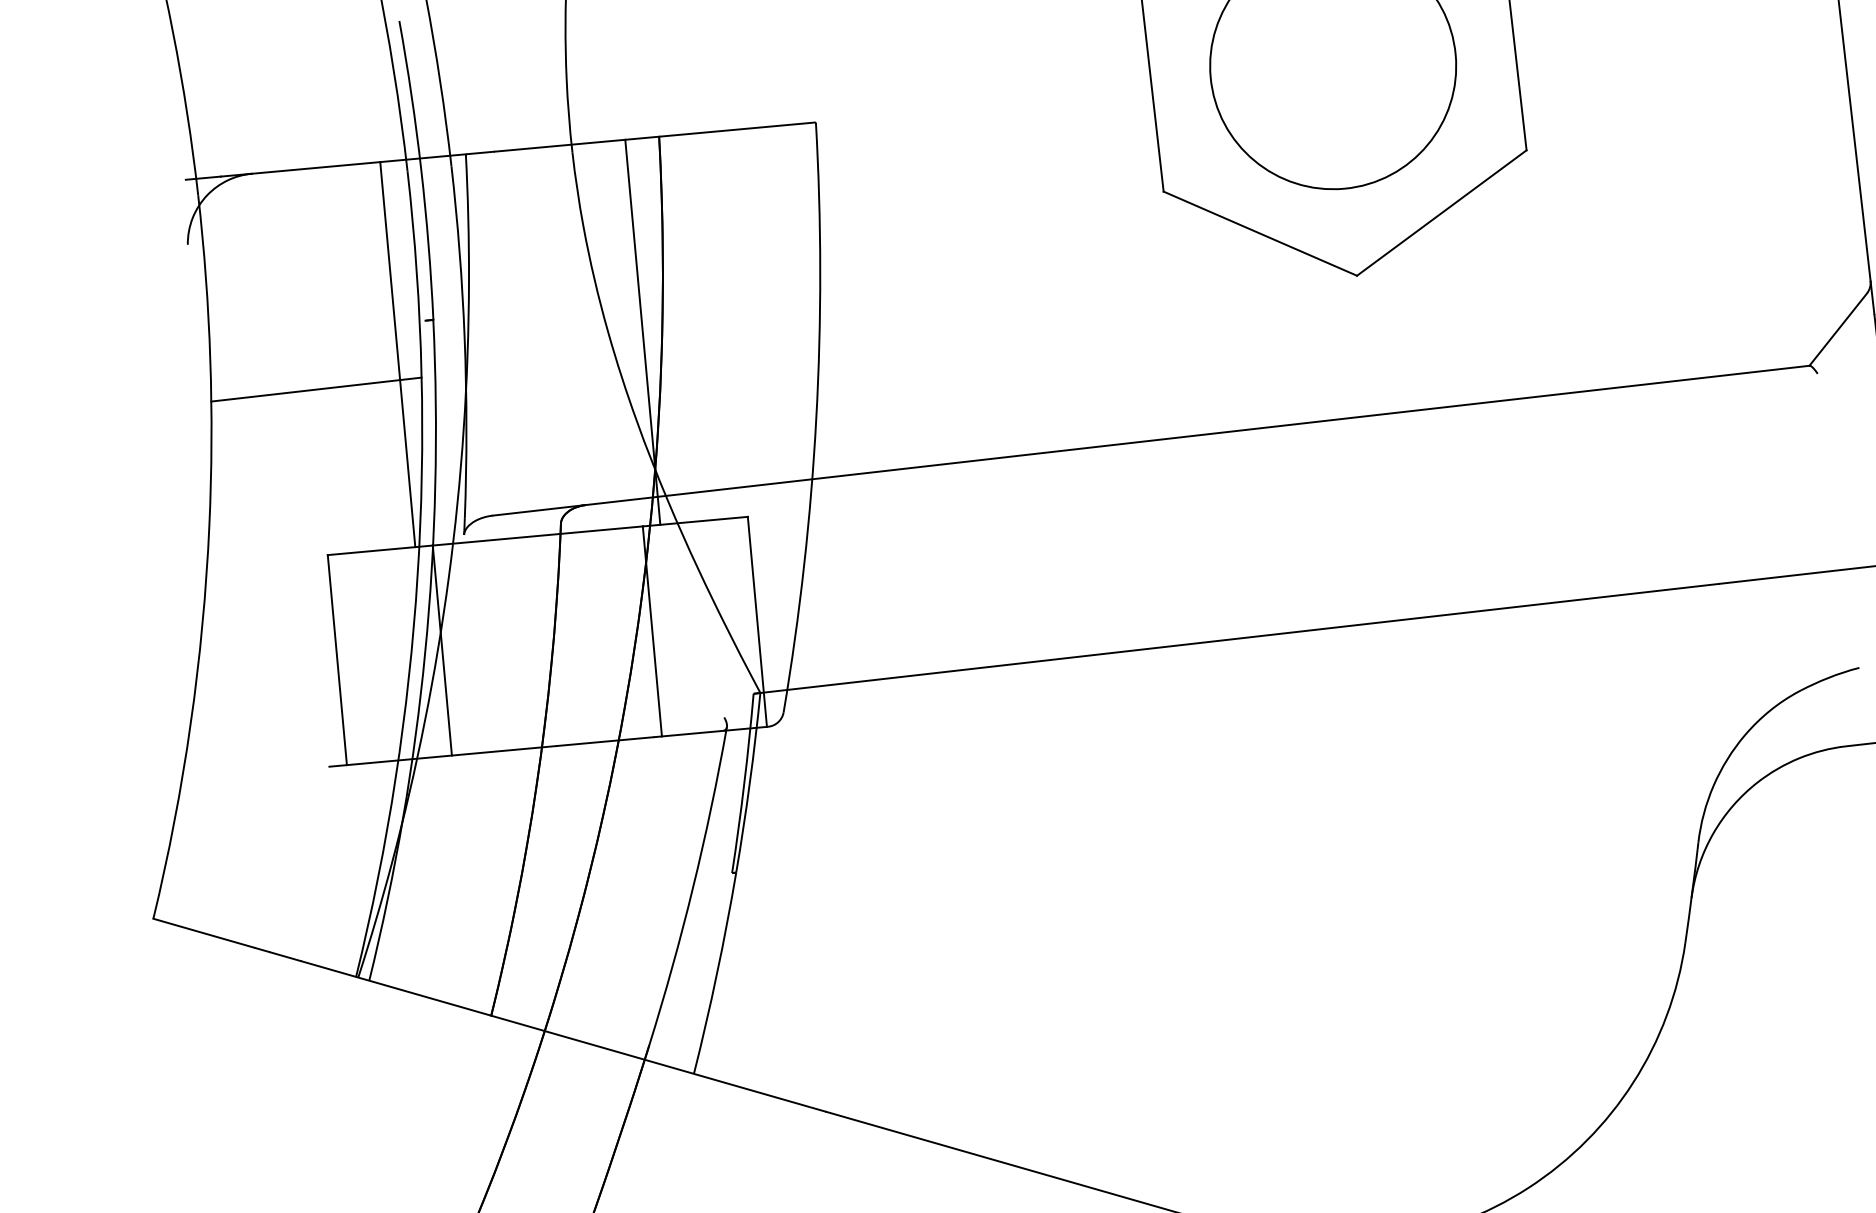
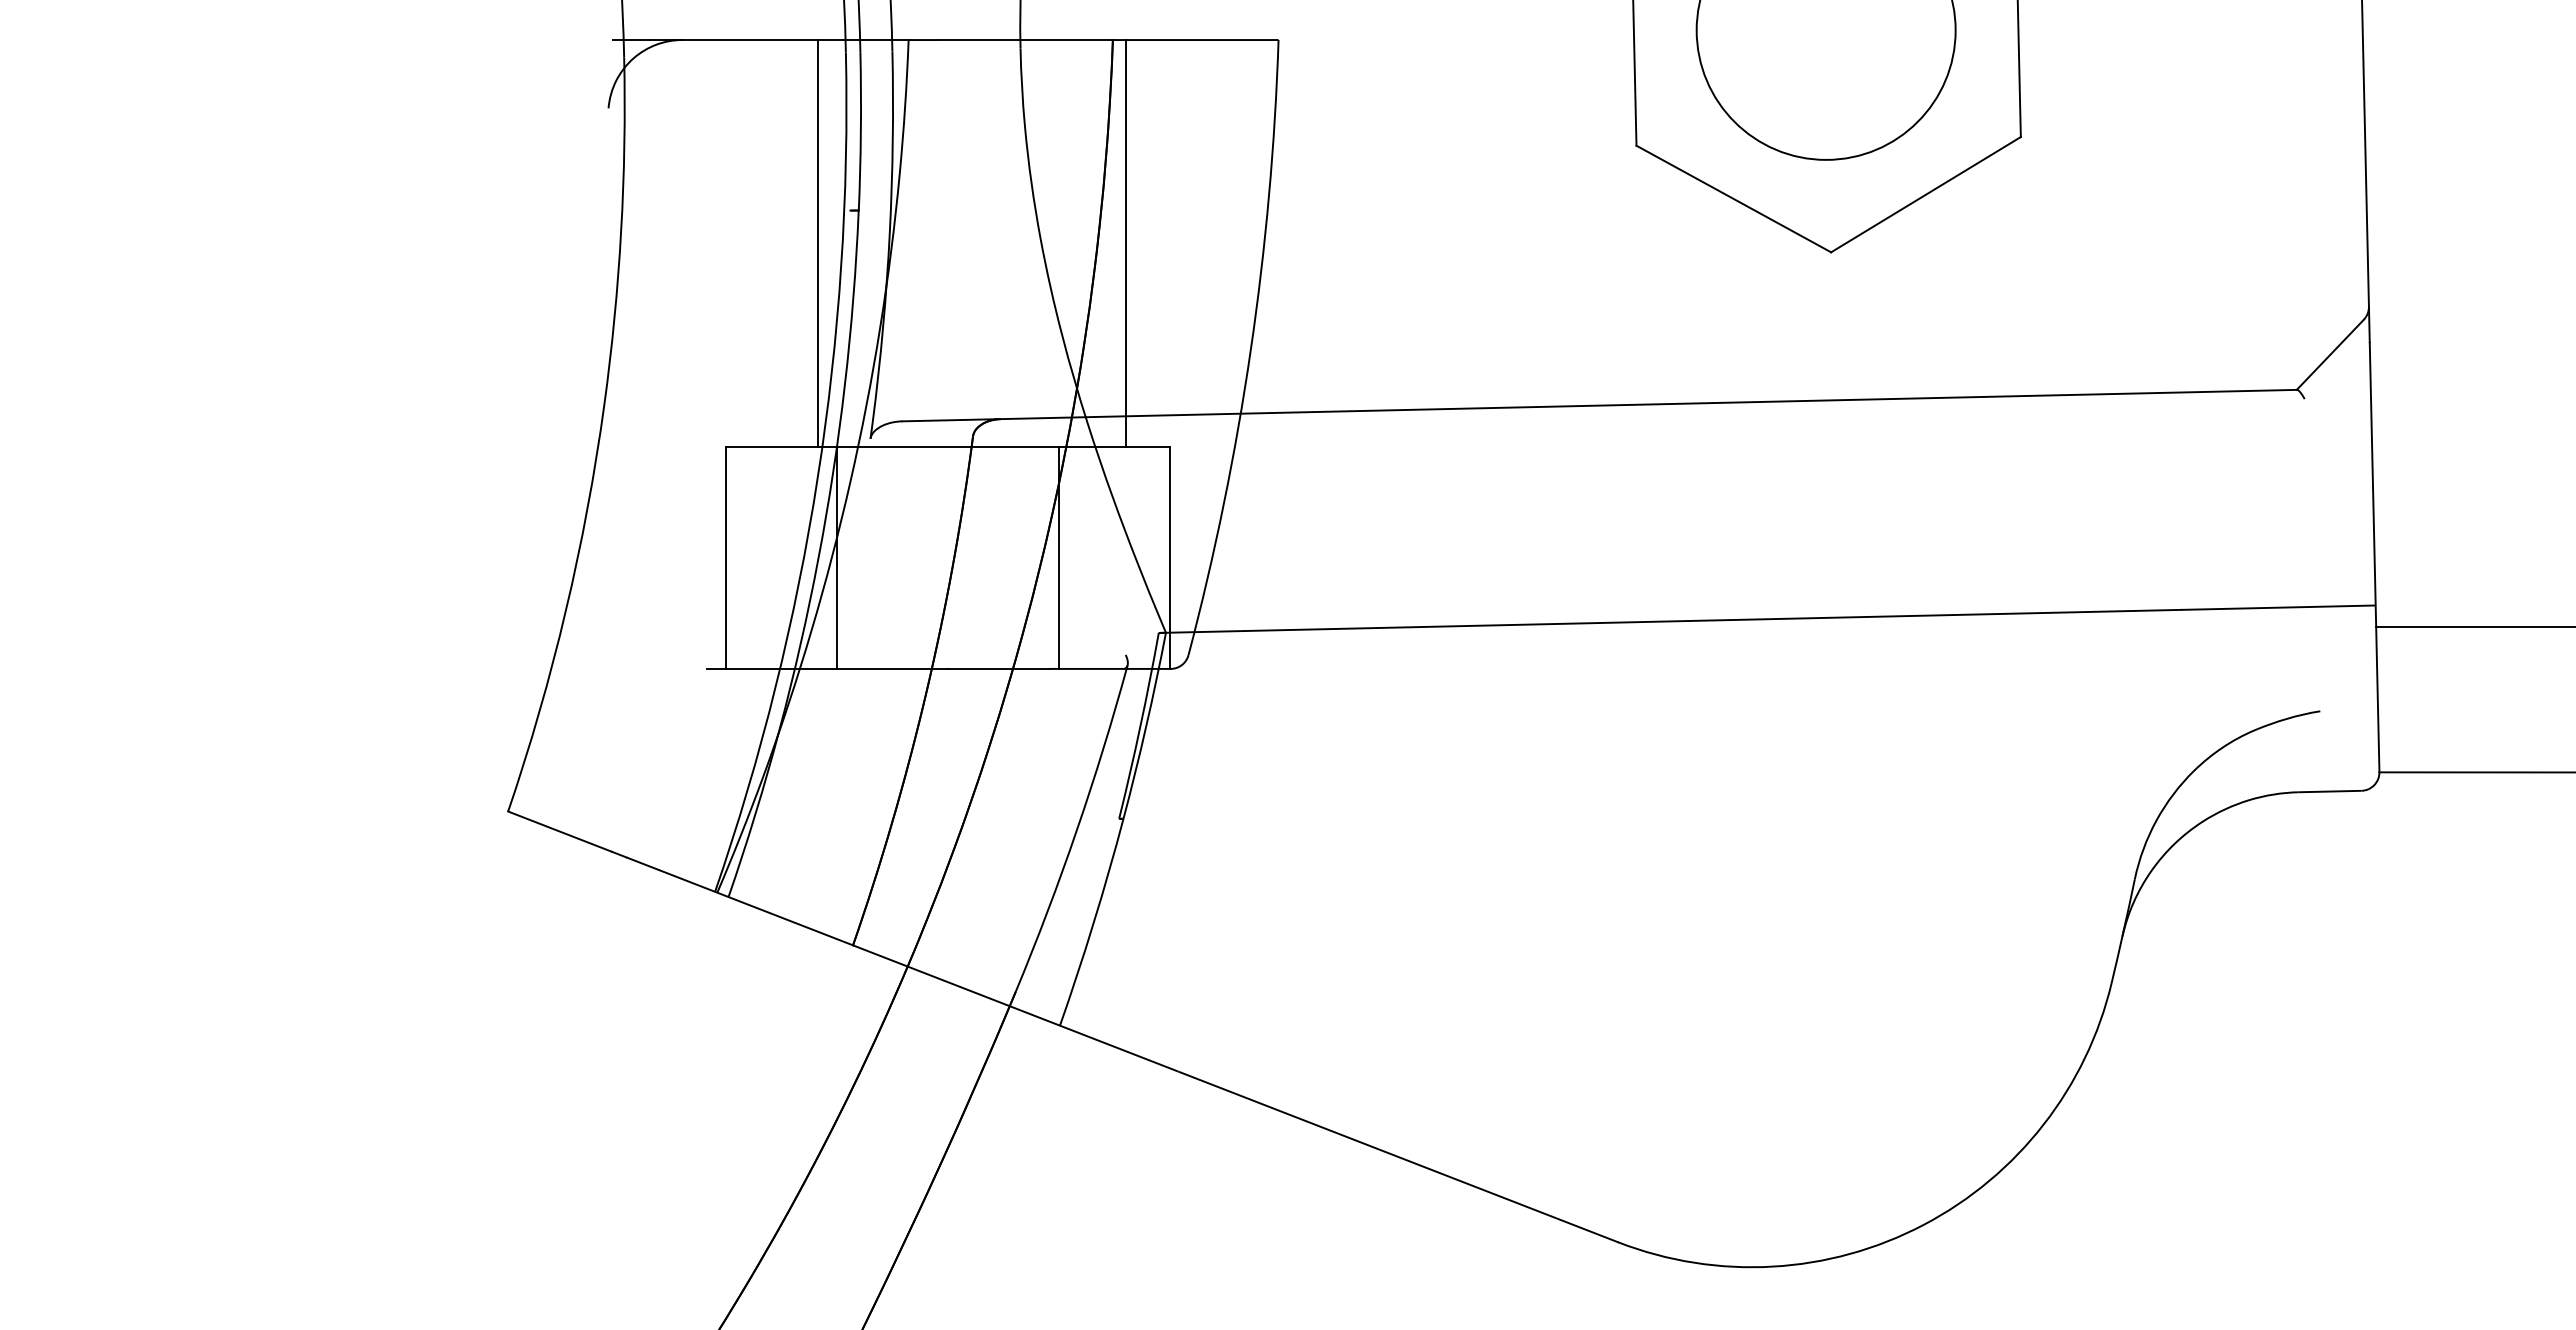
line: (643, 332) -> (1126, 243), moved
line: (316, 388) -> (729, 271), removed

